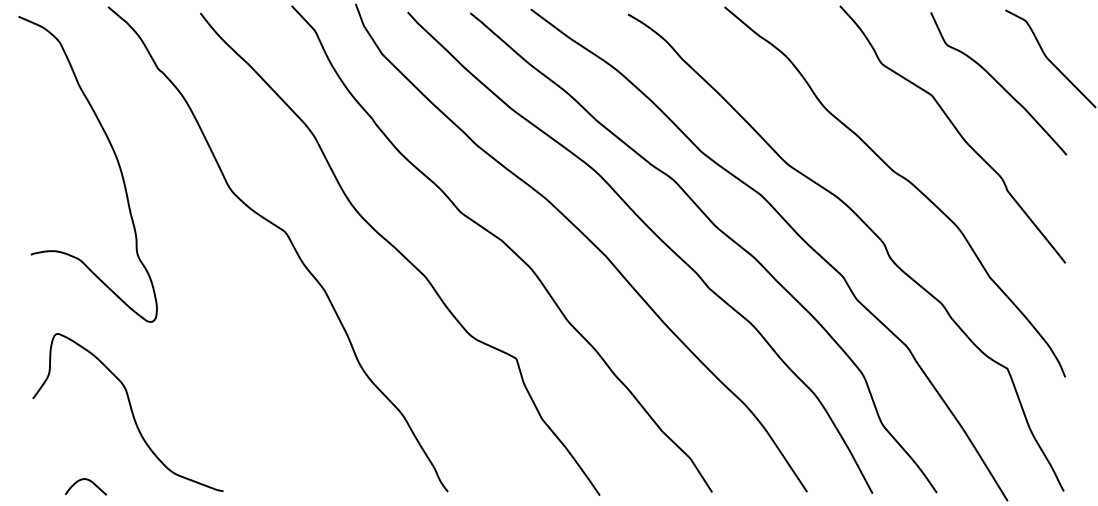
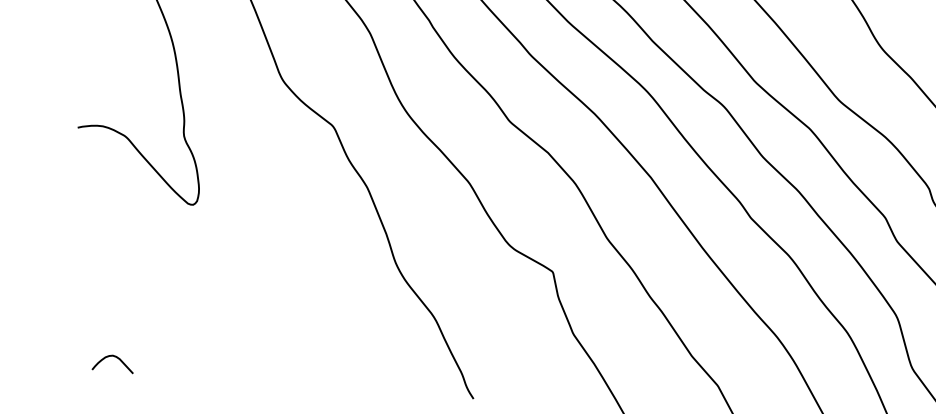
curve: (130, 410) -> (164, 291), removed

